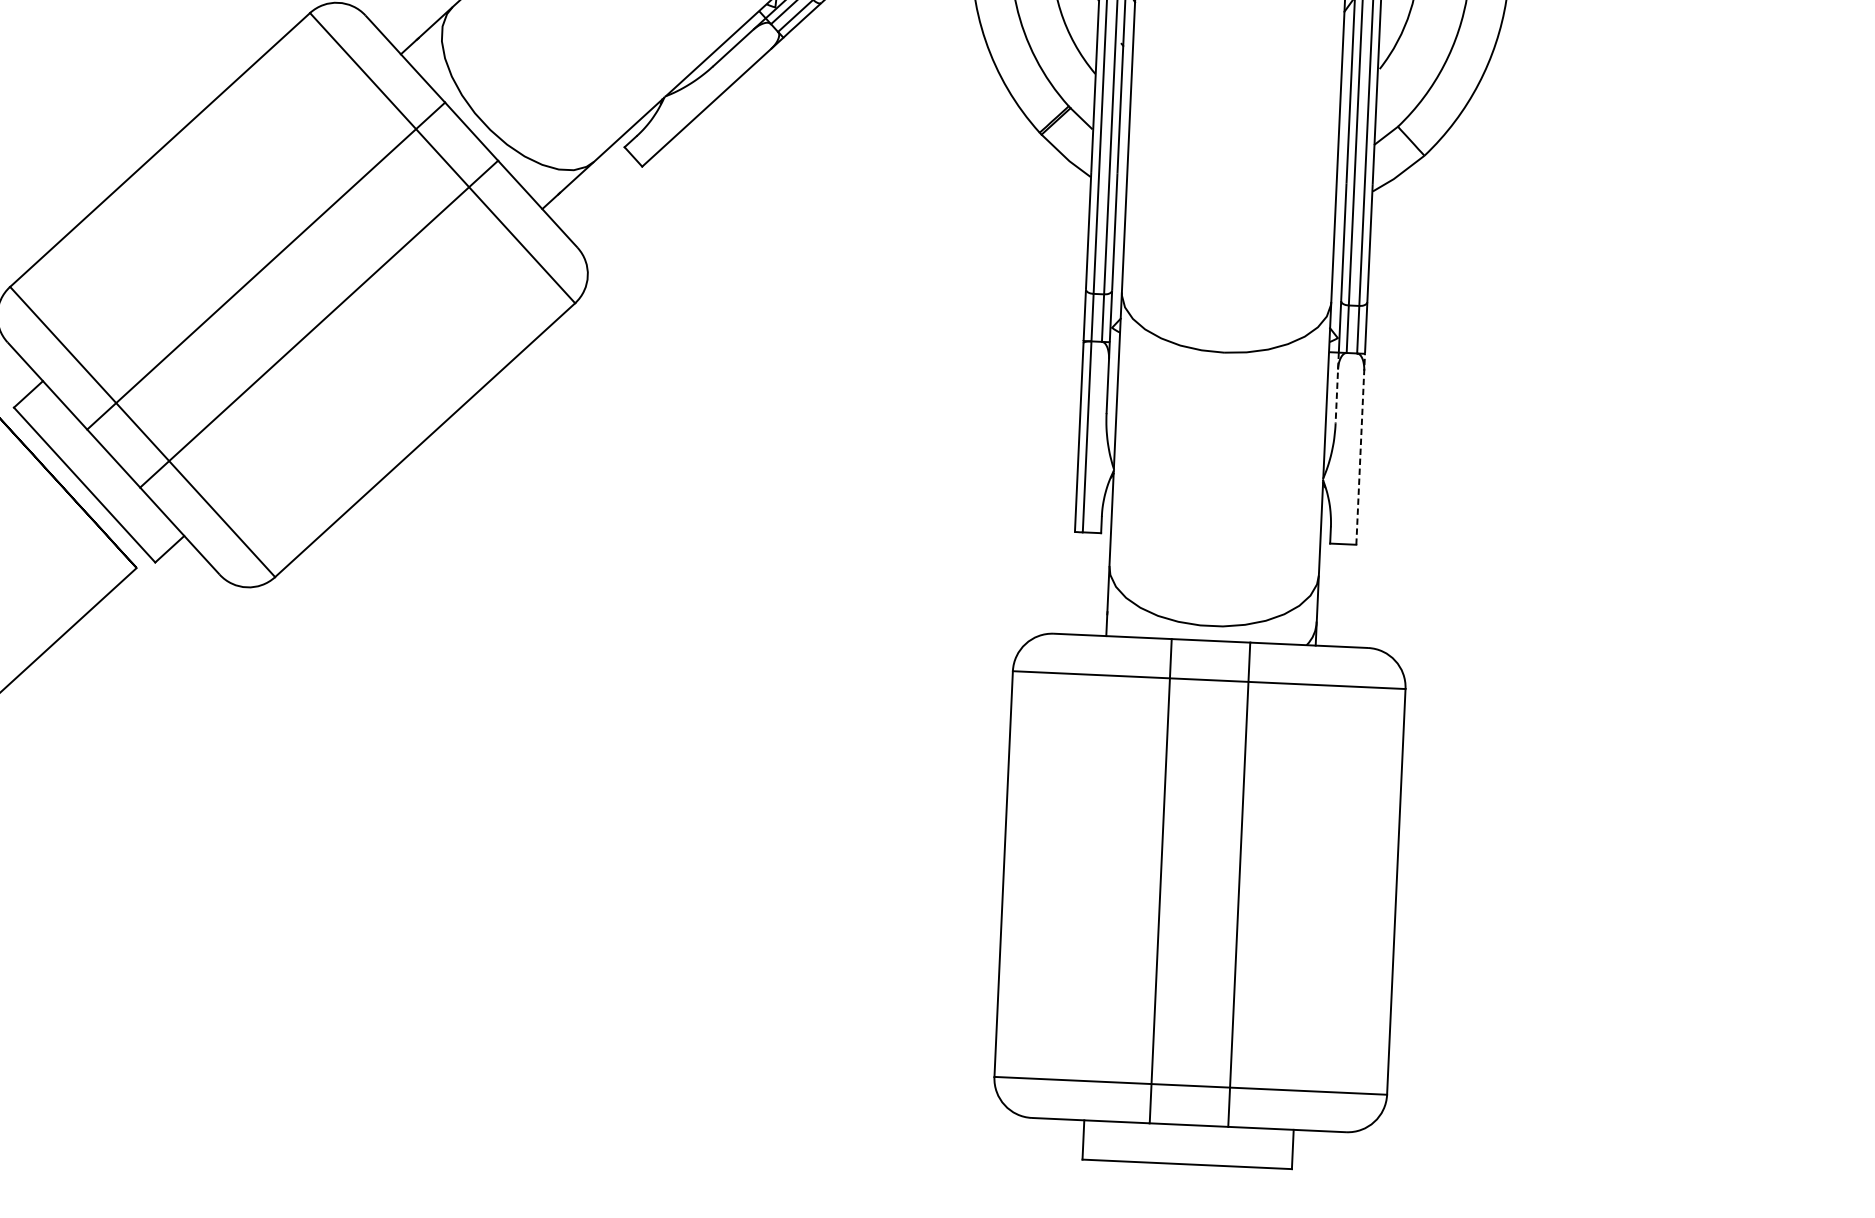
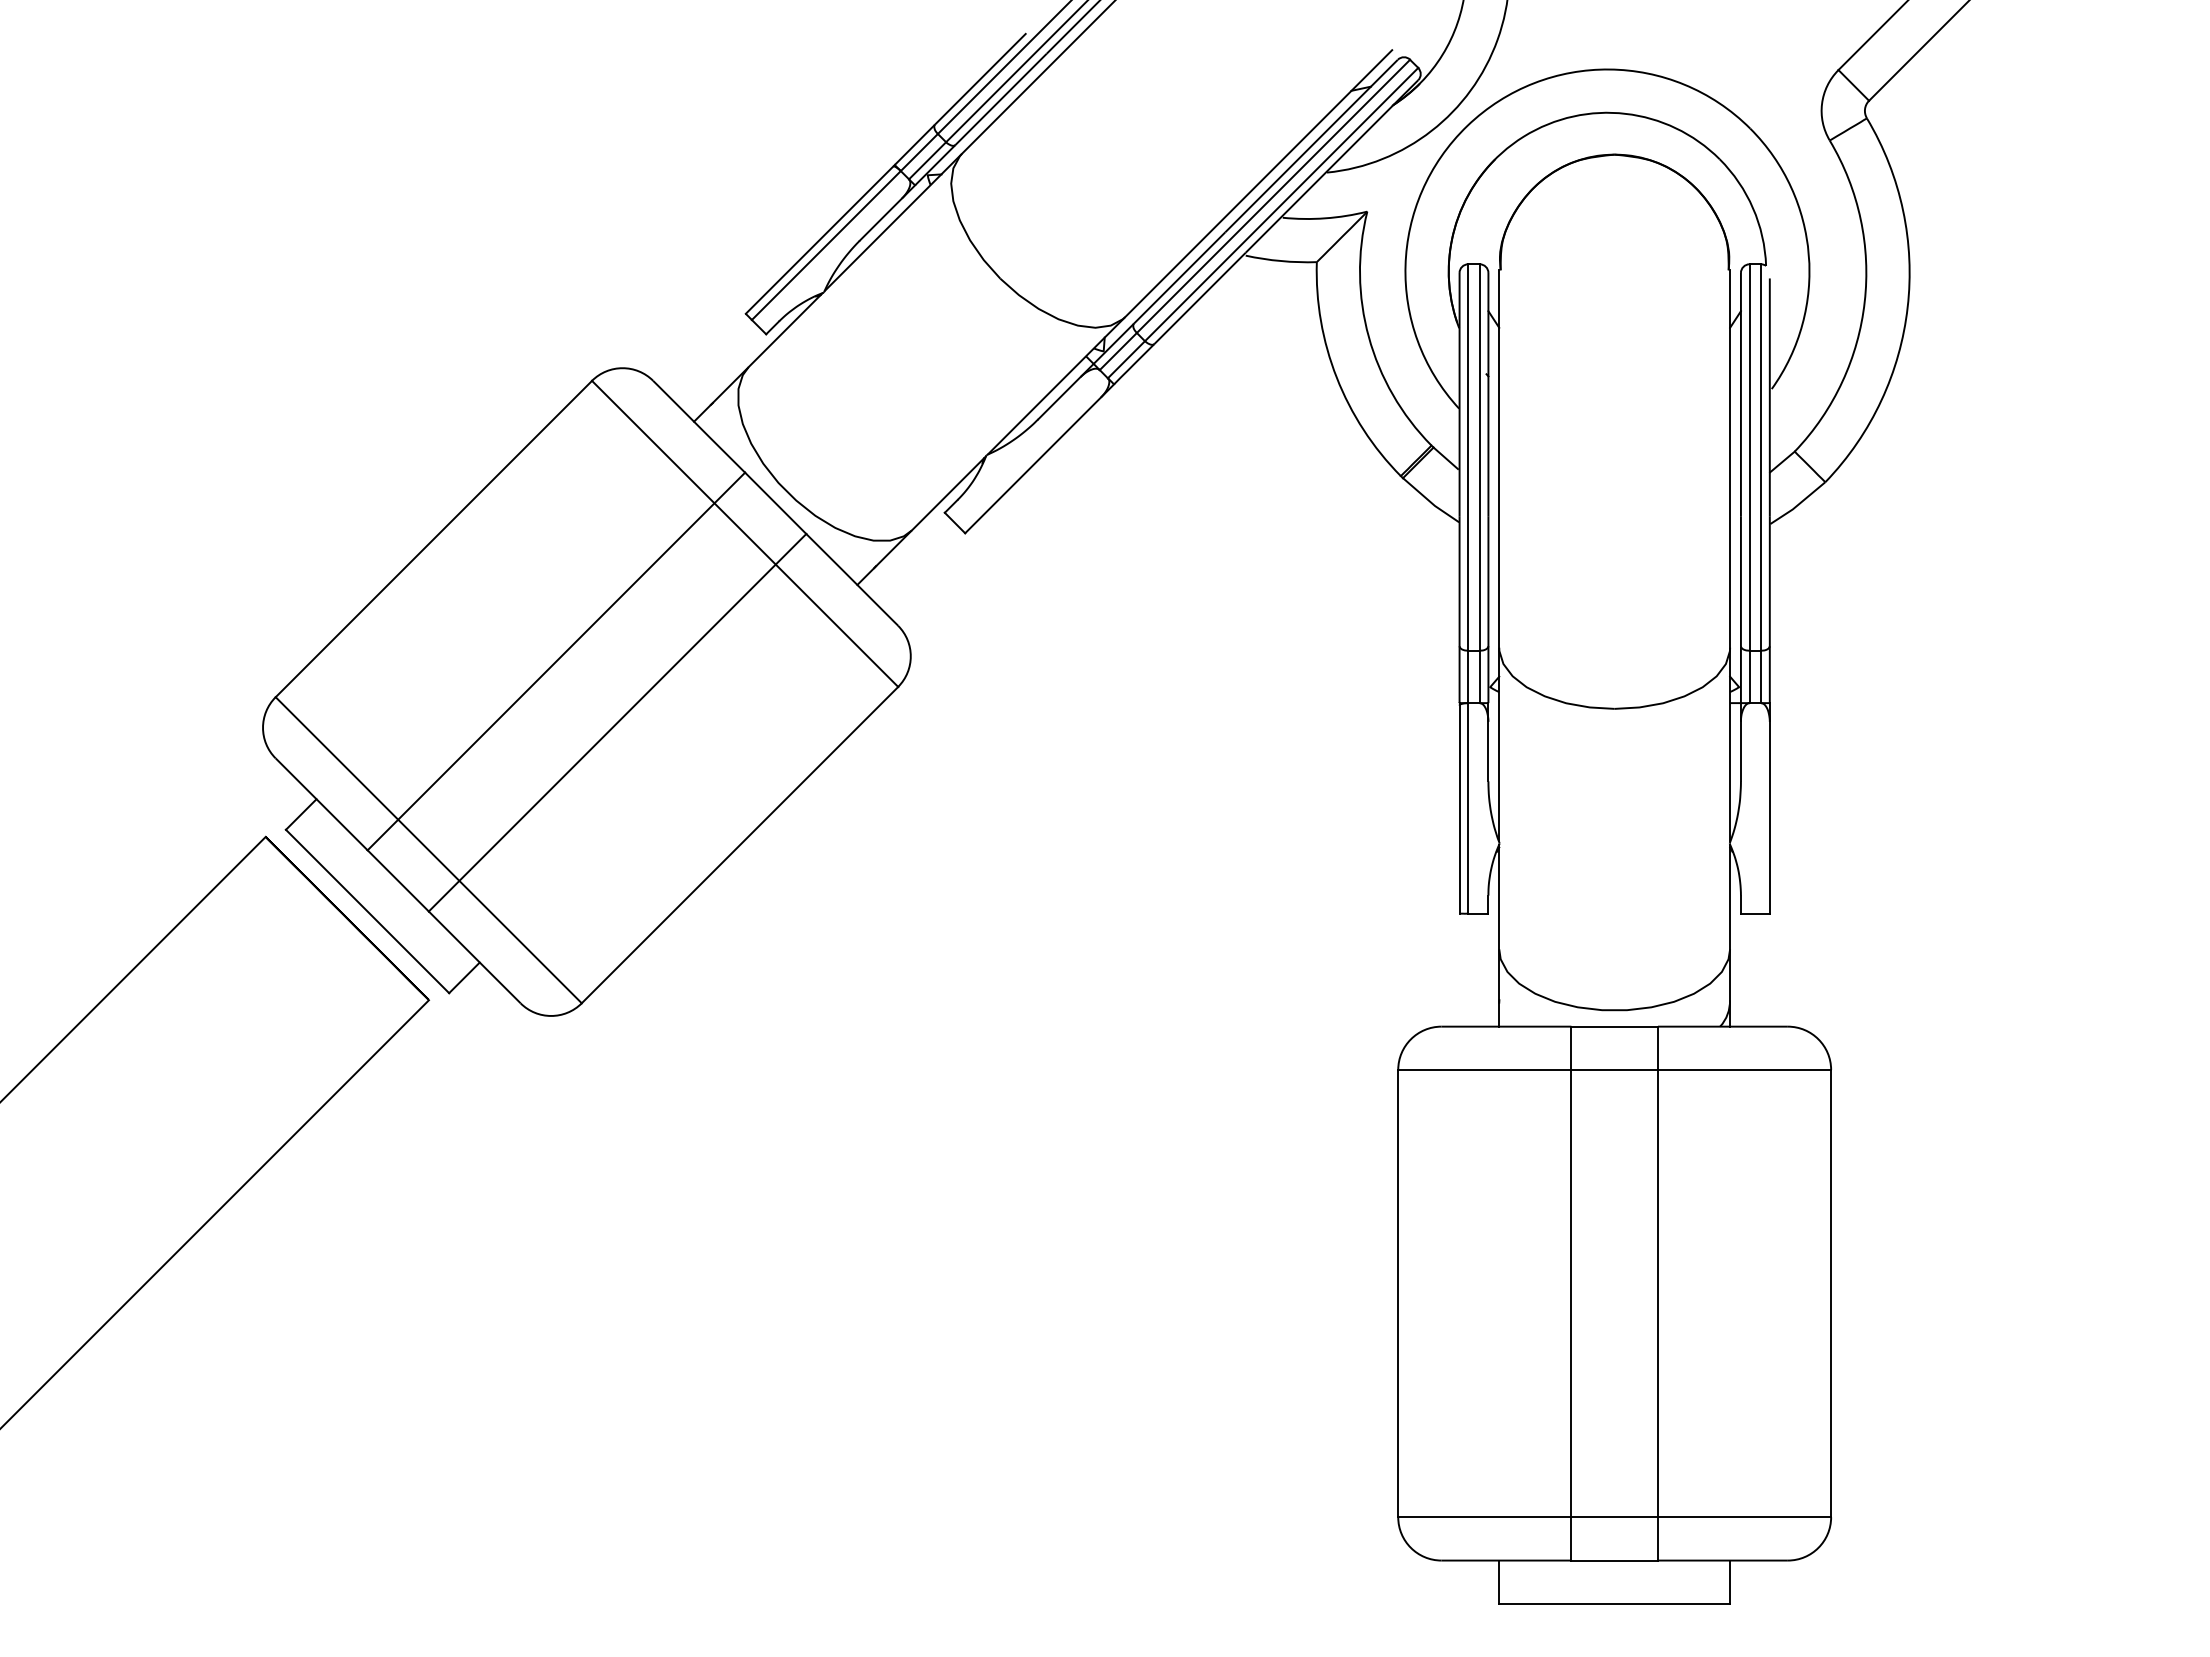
line: (1336, 388) -> (1740, 742), dashed -> solid
line: (1360, 448) -> (1769, 807), dashed -> solid

